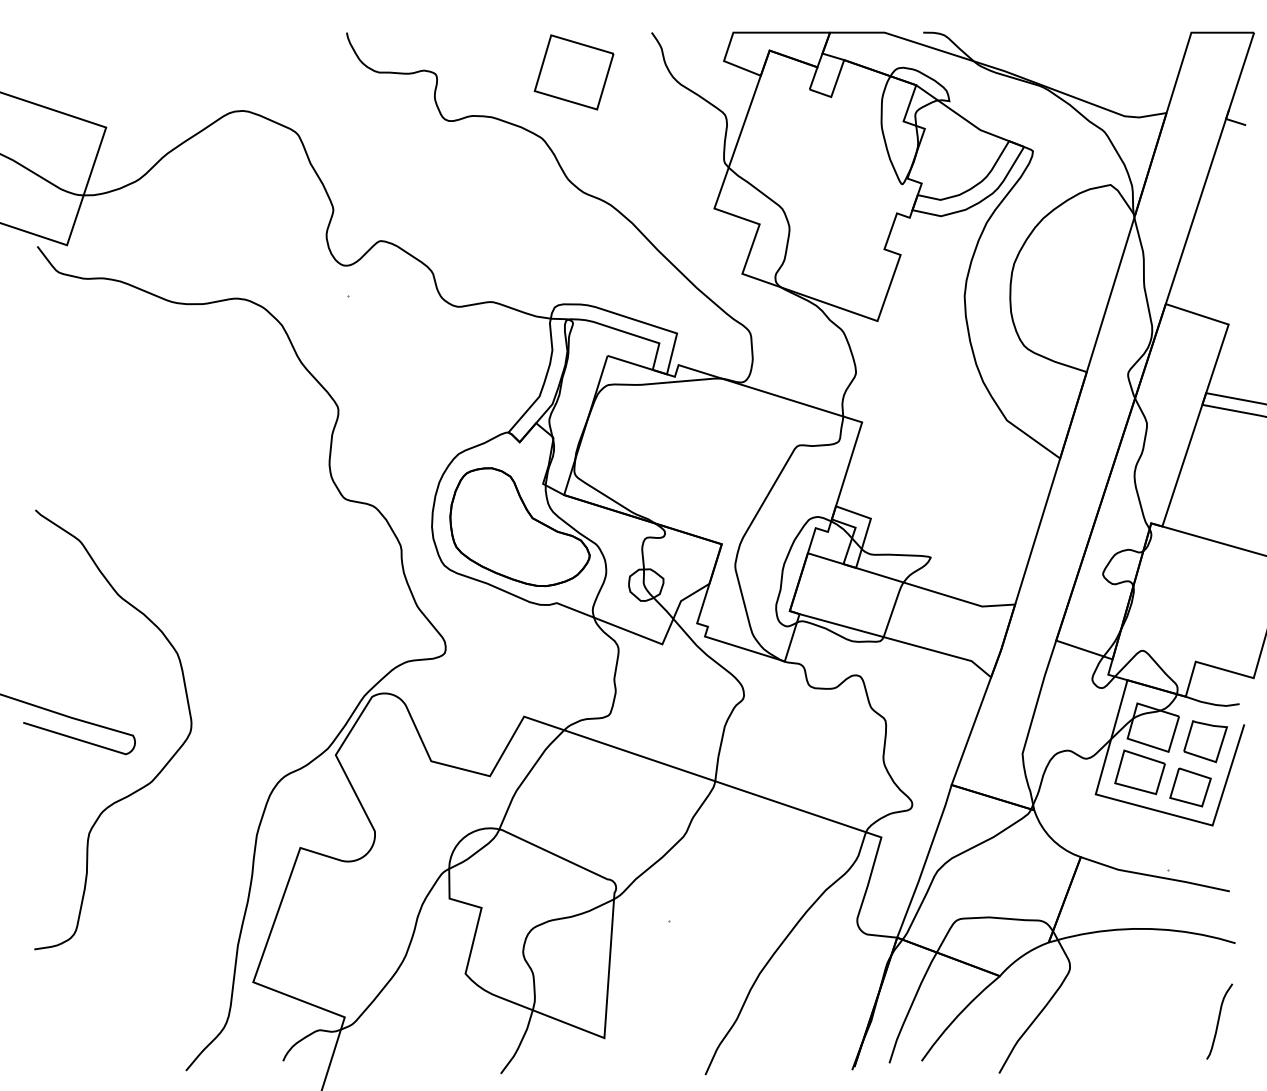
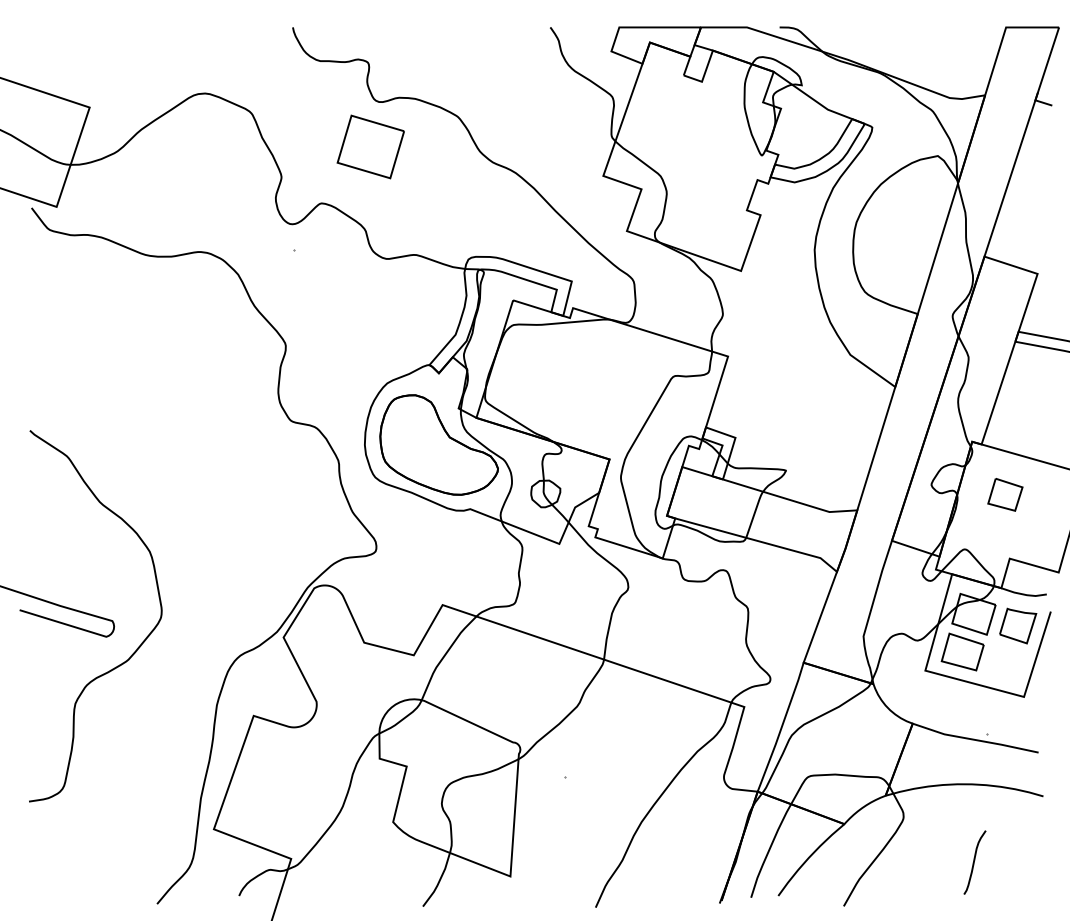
part: (573, 71) -> (370, 146), moved
part: (1190, 787) -> (1005, 494), moved
curve: (1219, 1021) -> (974, 862), moved

